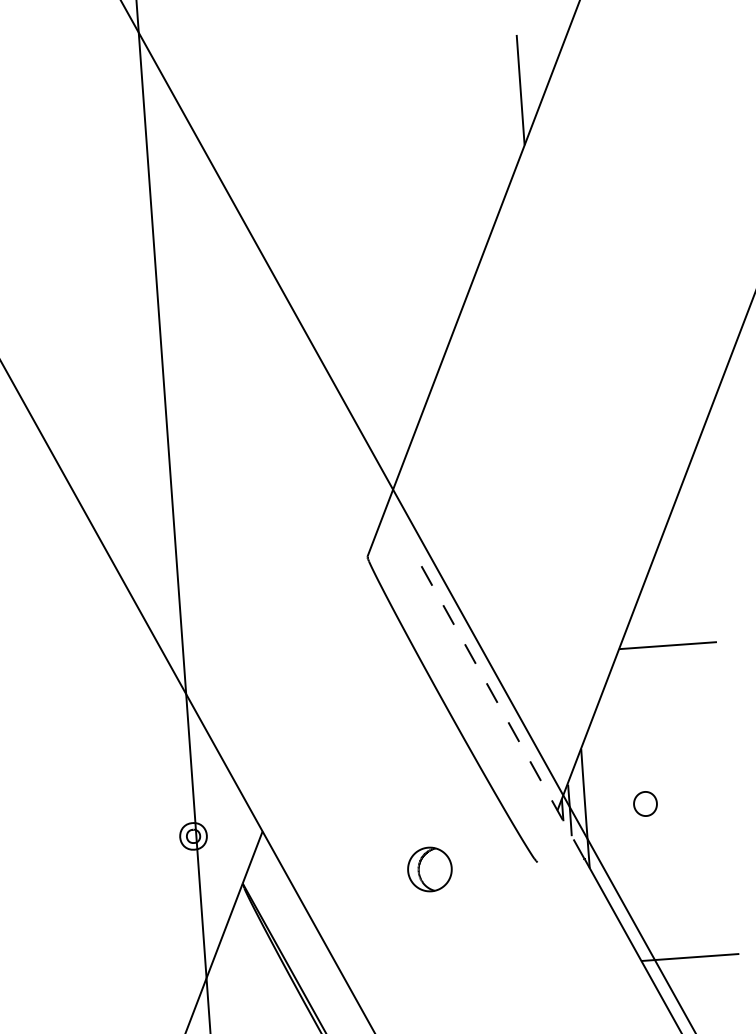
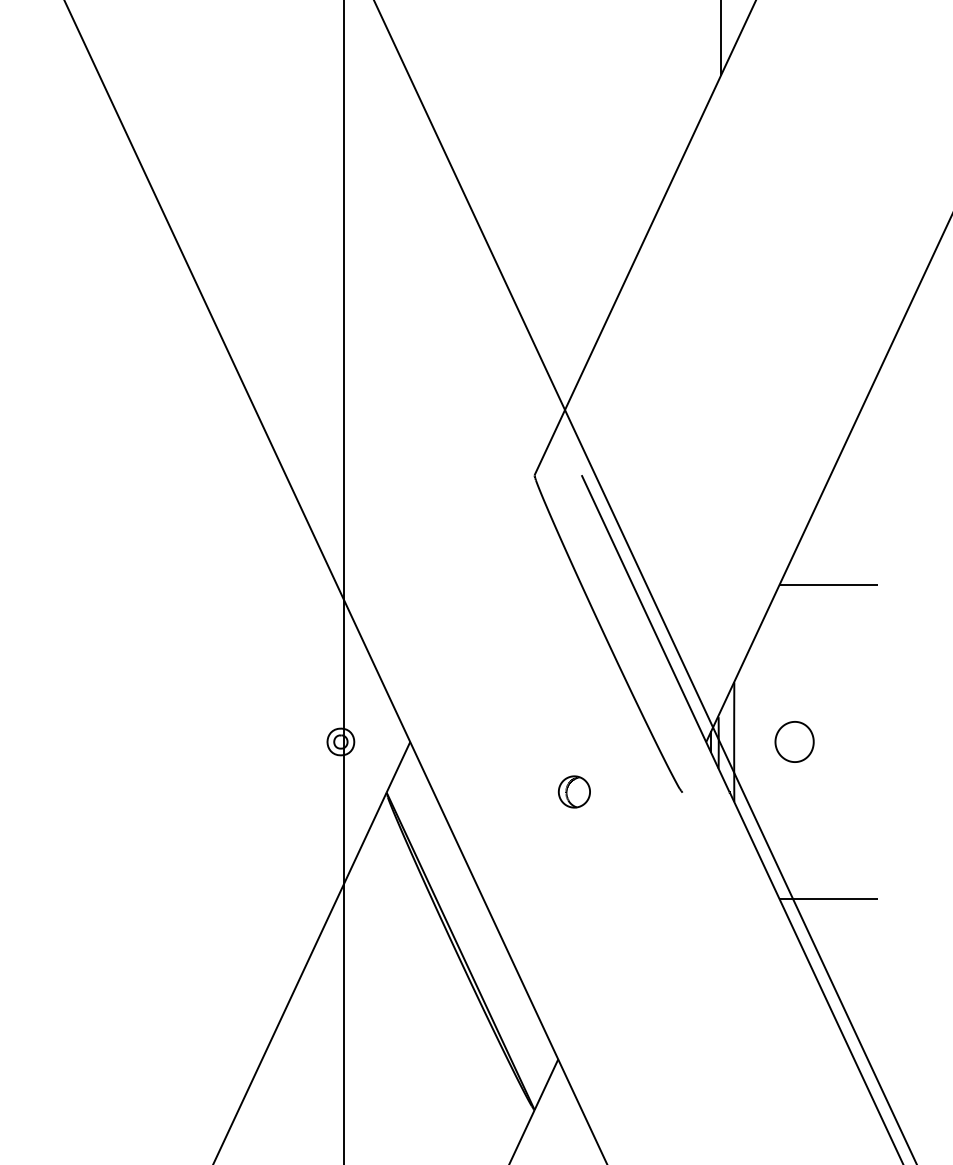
line: (499, 705) -> (655, 633), dashed -> solid
part: (645, 803) -> (794, 741), size x1.67
part: (428, 869) -> (573, 791), size x0.71

